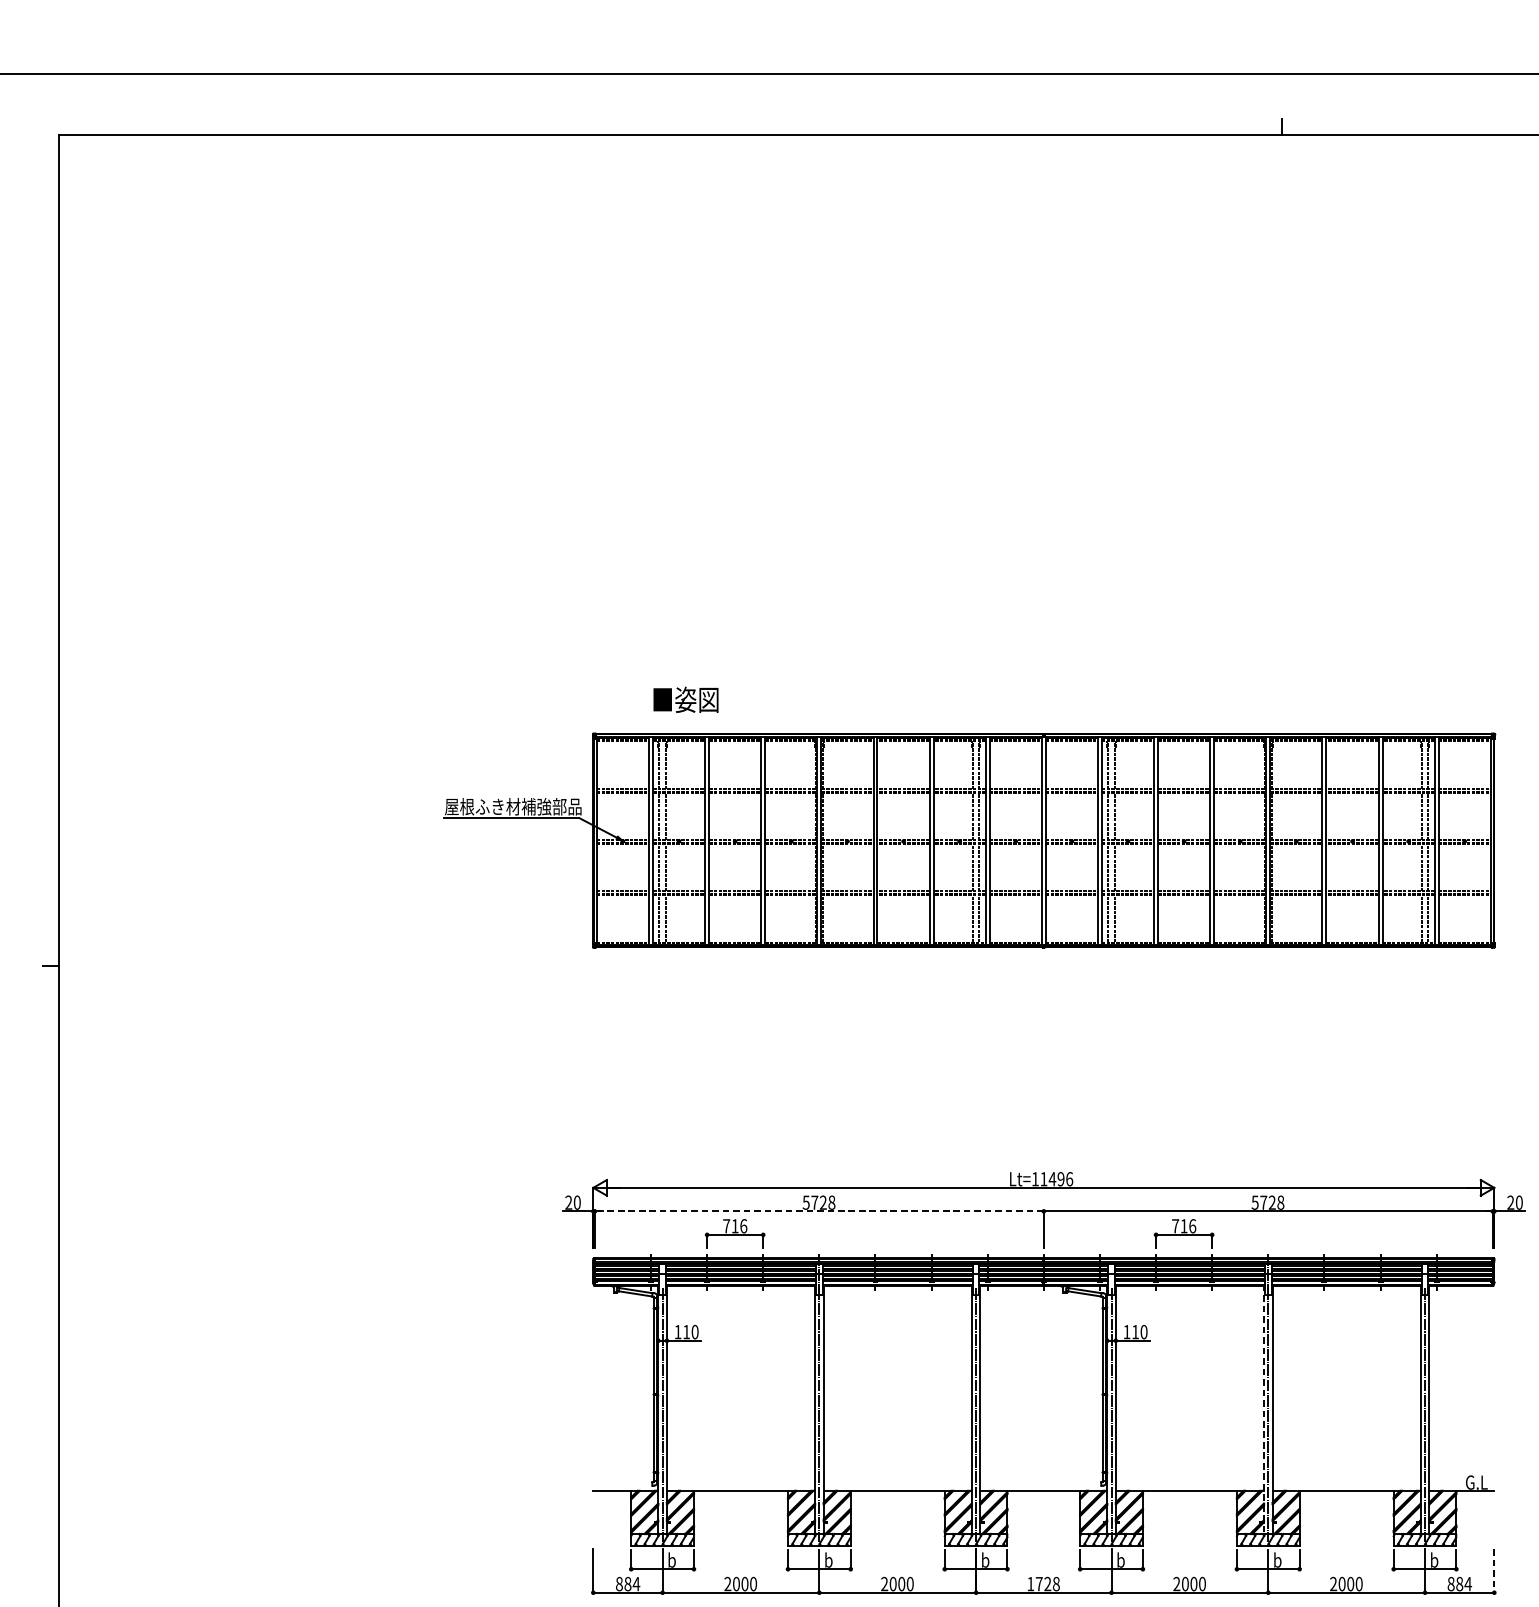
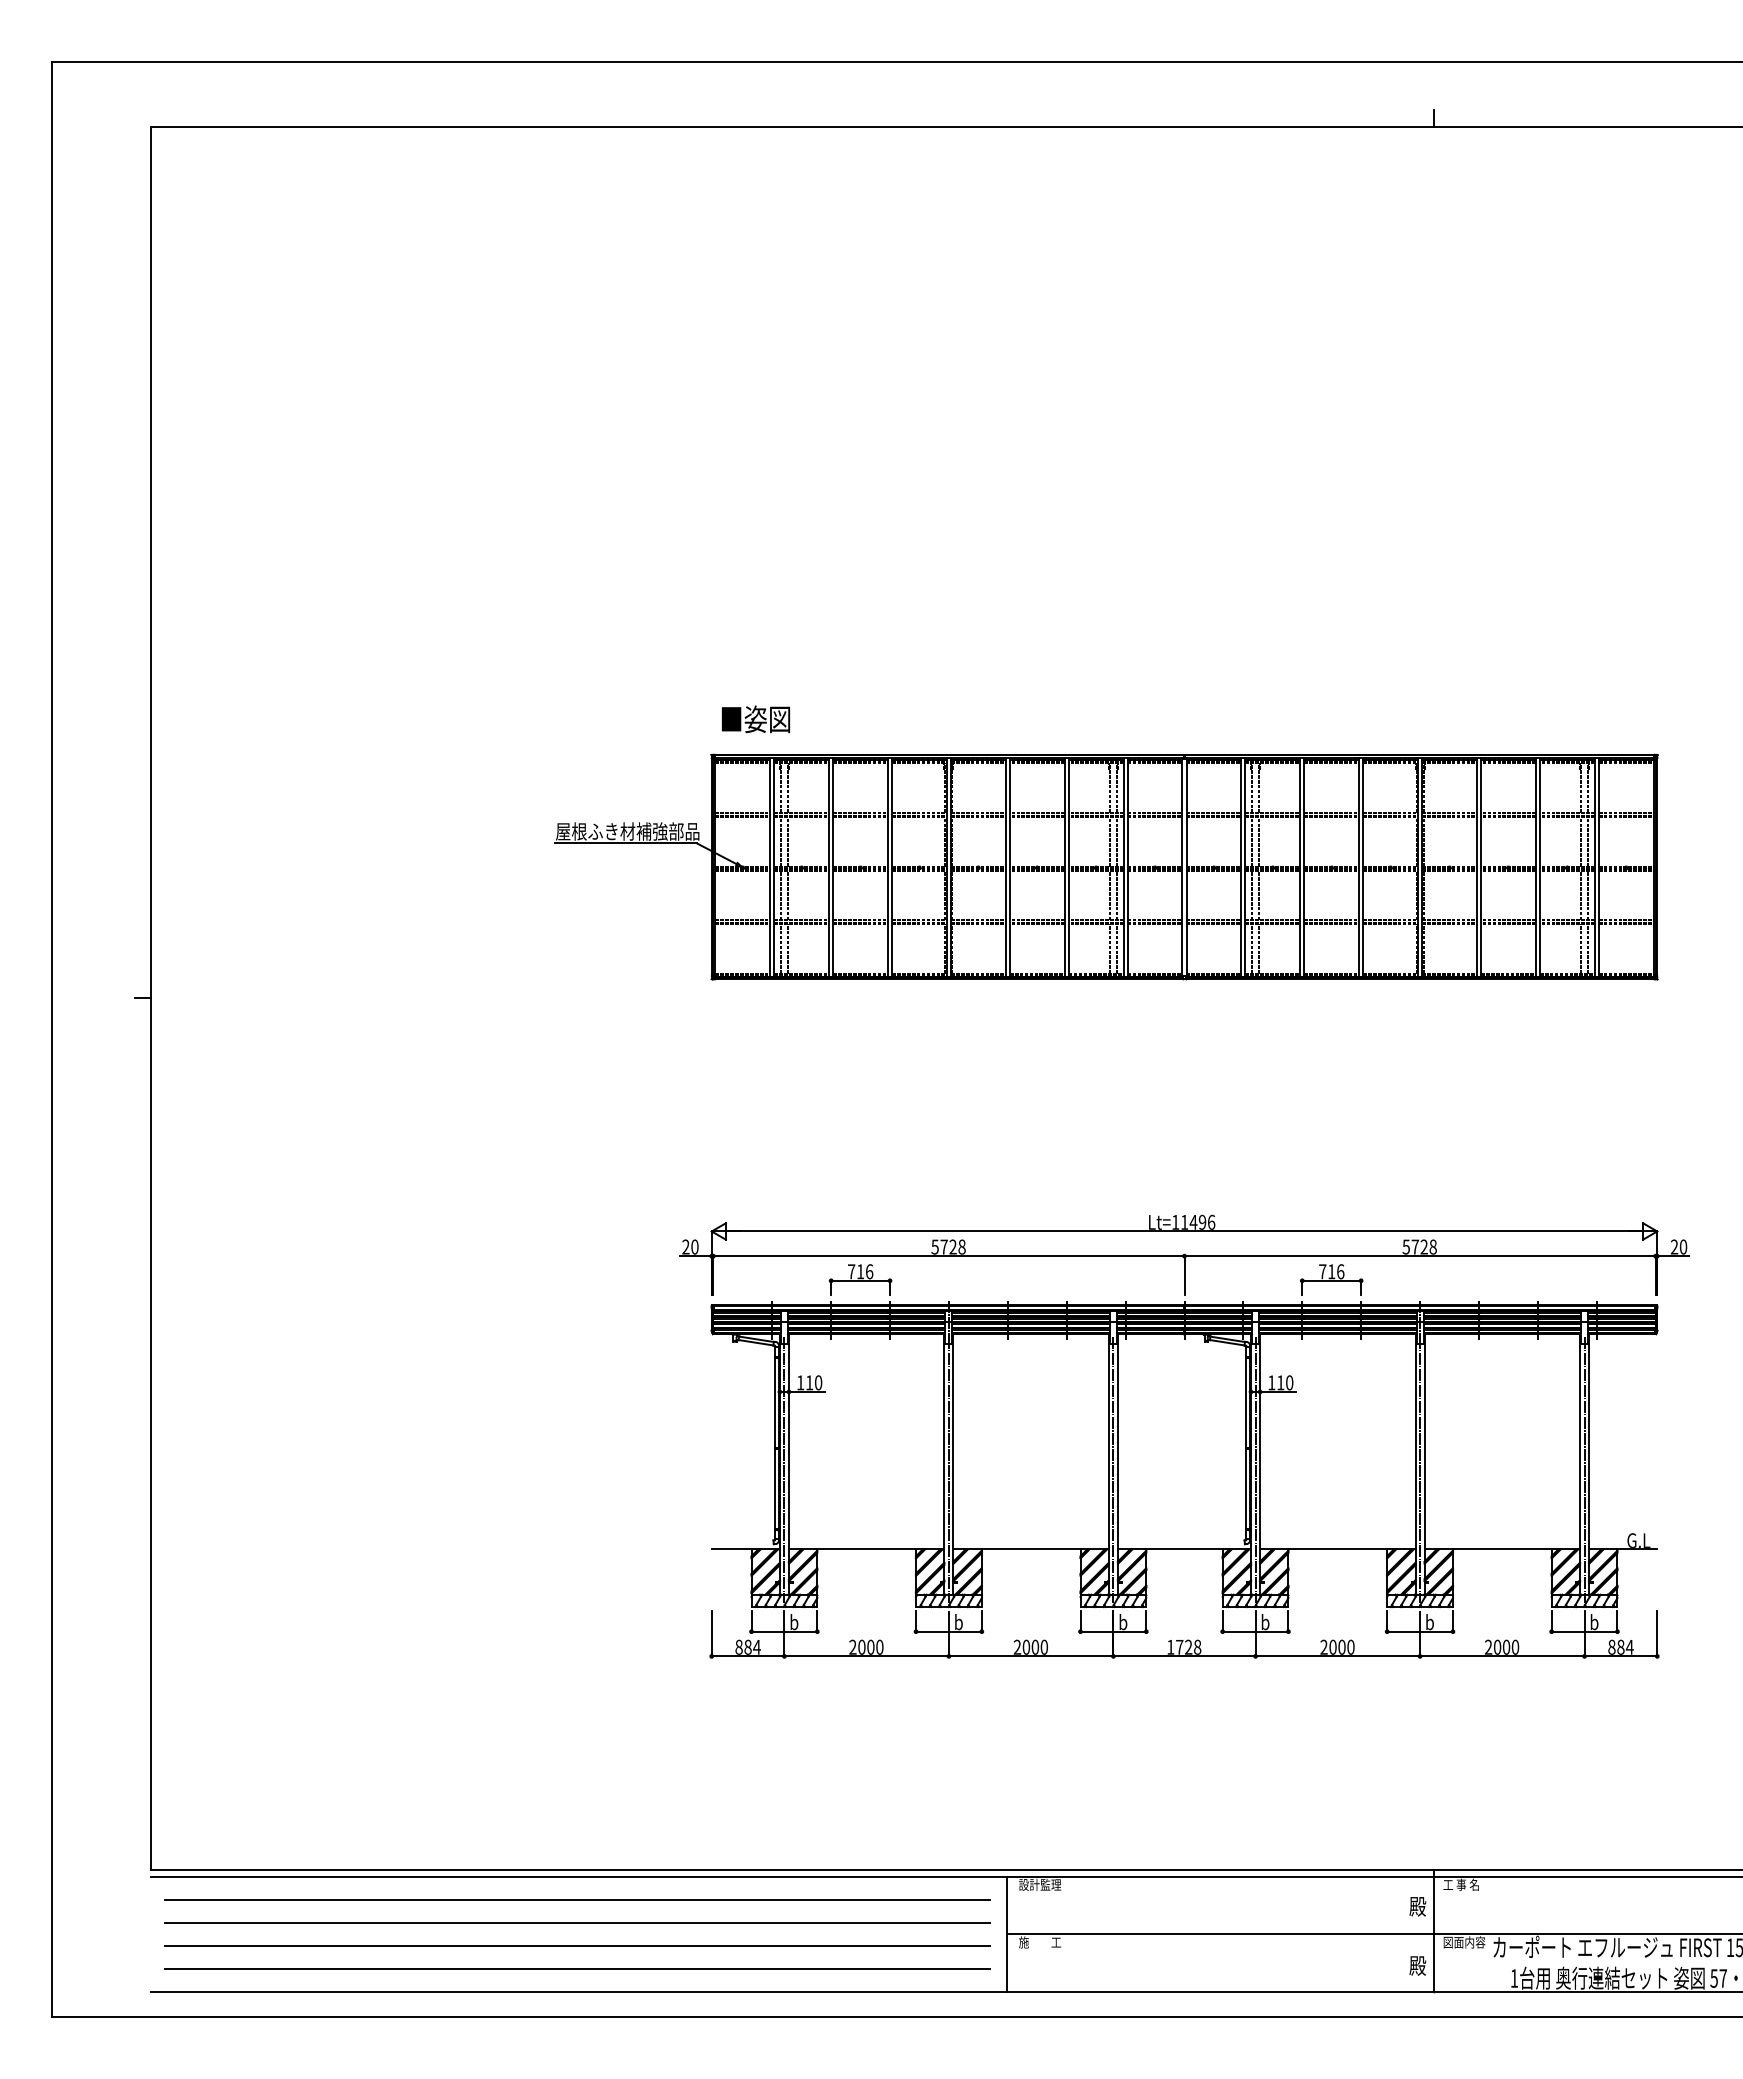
text: (685, 700) -> (755, 719), moved
line: (818, 1211) -> (948, 1256), dashed -> solid
line: (1263, 1408) -> (1415, 1463), dashed -> solid
line: (1494, 1570) -> (1657, 1633), dashed -> solid

